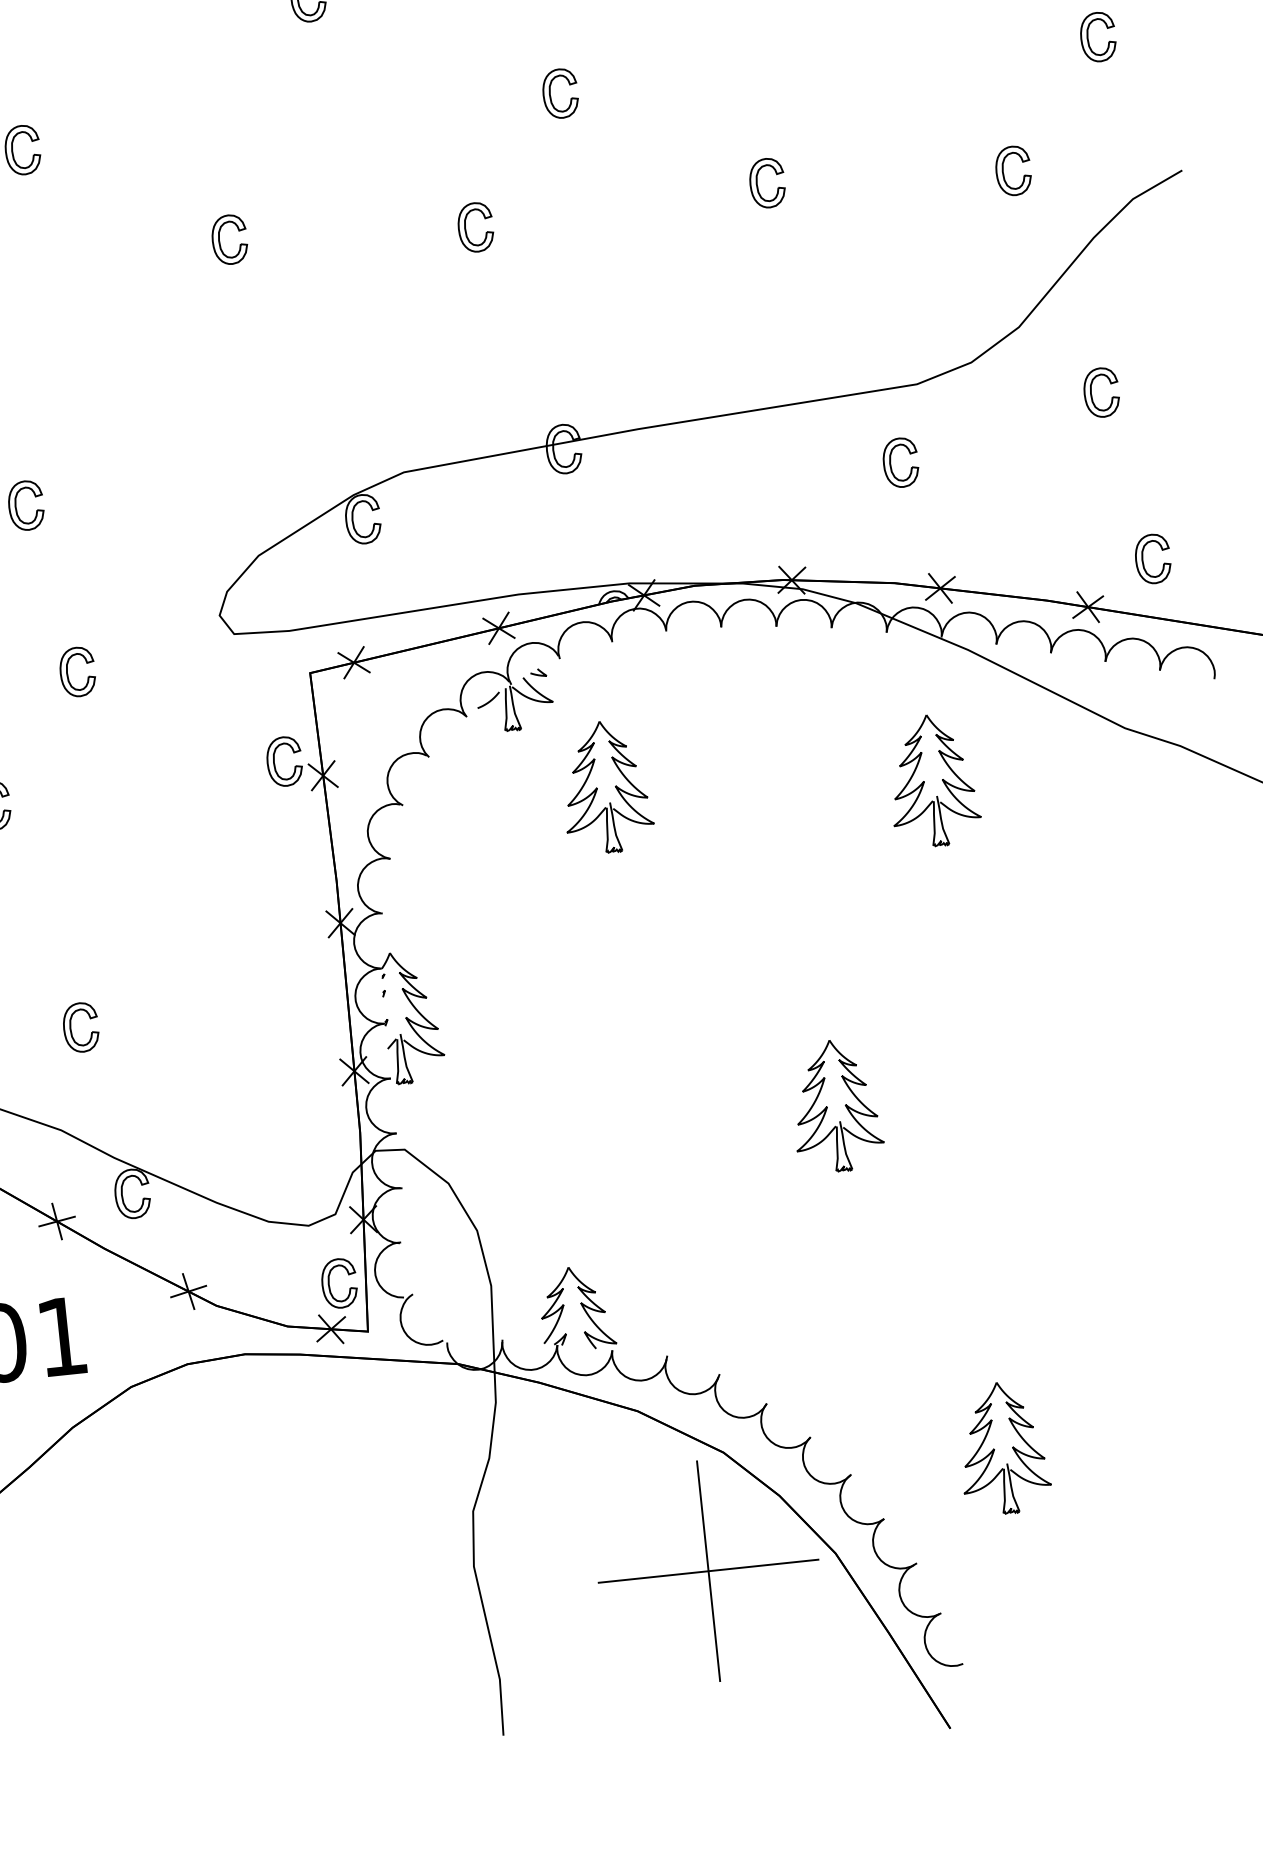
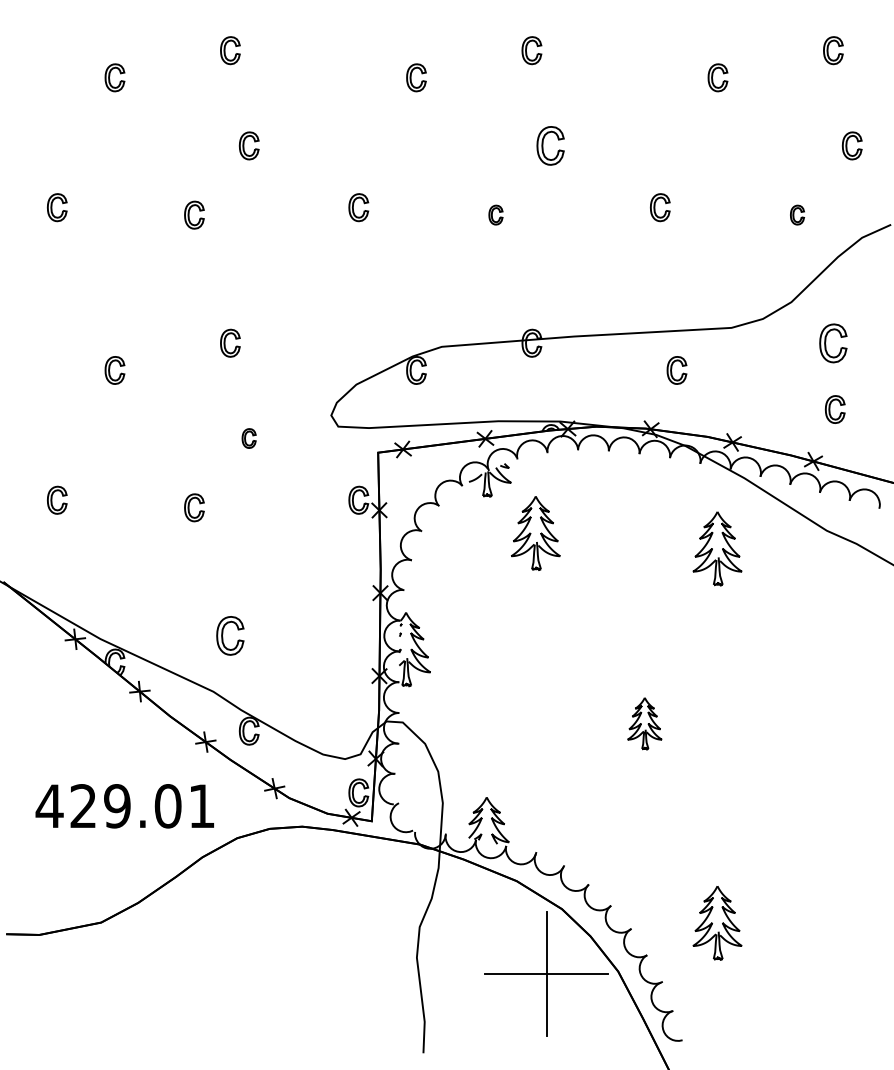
part: (559, 92) -> (550, 145), size x1.4
part: (1013, 169) -> (797, 214), size x0.7
part: (474, 226) -> (495, 214), size x0.7
part: (1101, 391) -> (833, 342), size x1.4
part: (899, 462) -> (676, 370), moved
part: (1151, 559) -> (834, 409), moved
part: (76, 672) -> (248, 438), size x0.7
part: (81, 1026) -> (230, 635), size x1.4
part: (835, 1106) -> (644, 723), size x0.7

